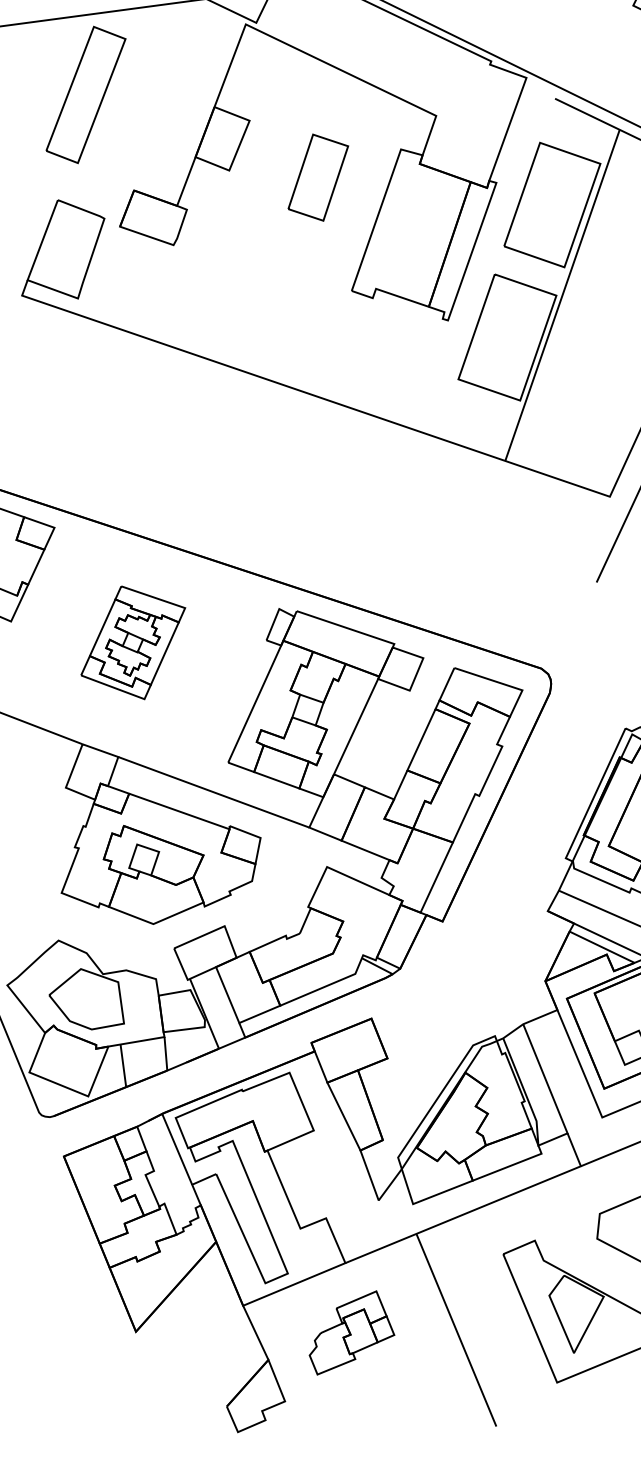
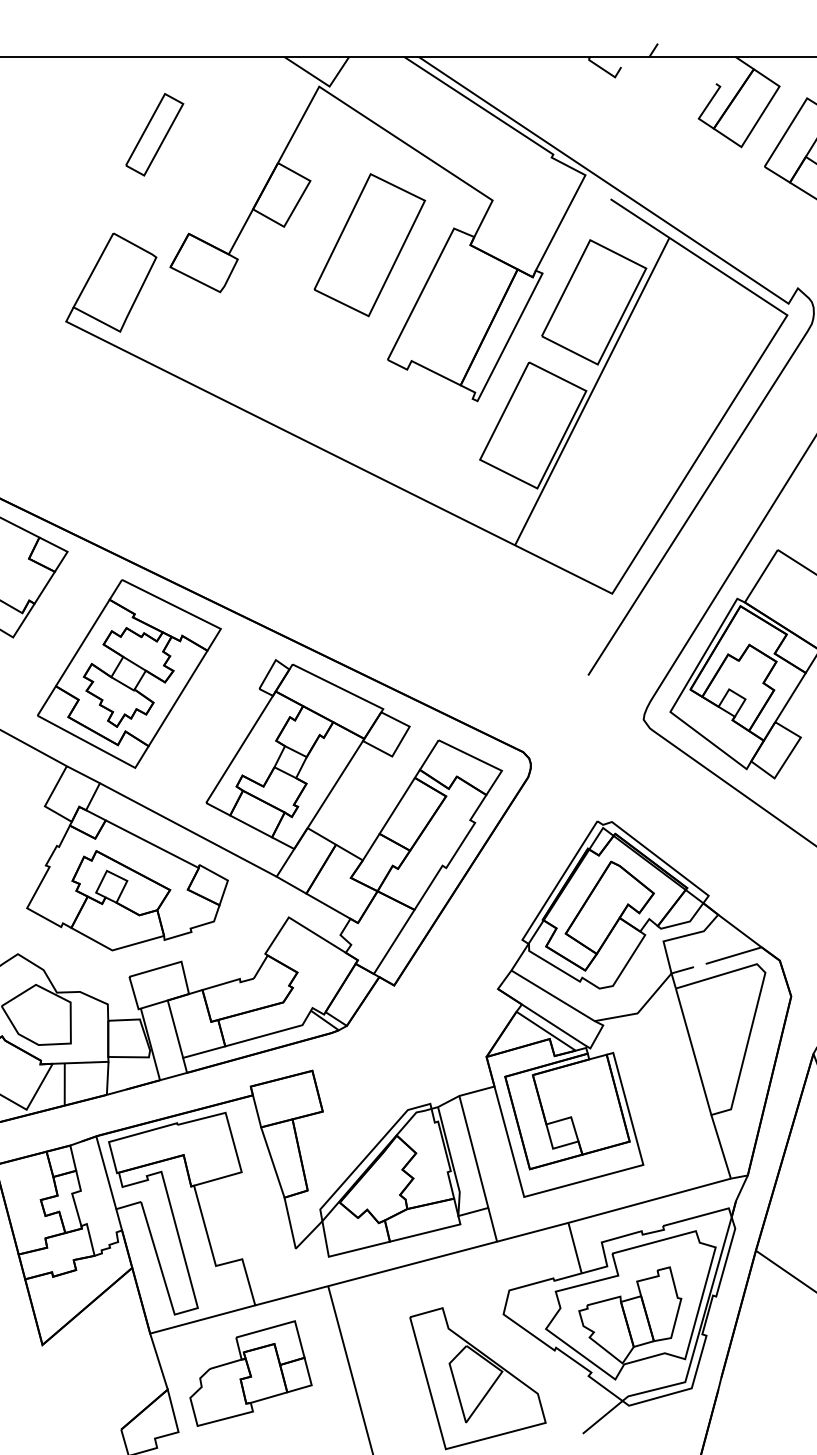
part: (86, 94) -> (154, 134), size x0.62
part: (317, 177) -> (369, 245), size x1.67
part: (133, 642) -> (129, 673), size x1.67
part: (349, 1332) -> (250, 1373), size x1.43

